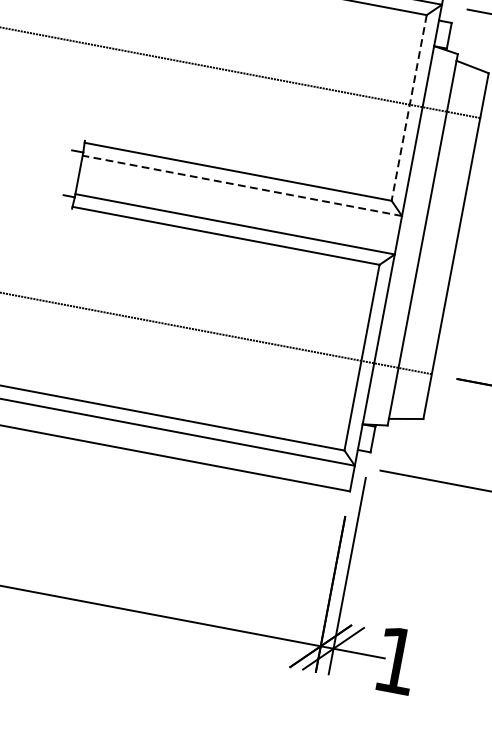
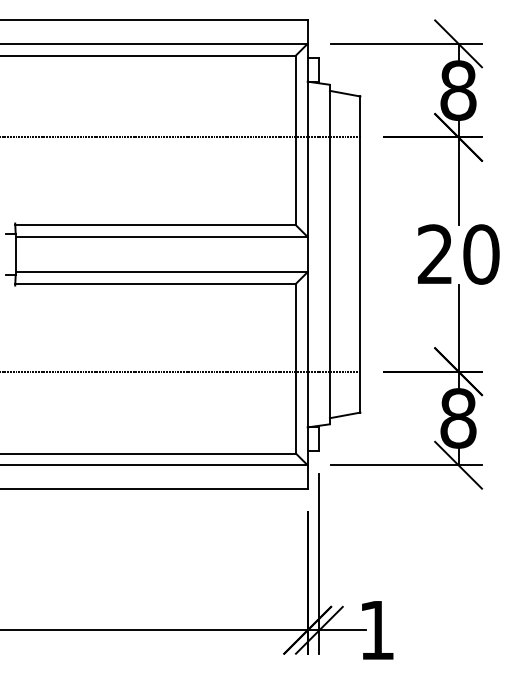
line: (408, 107) -> (295, 140), dashed -> solid
line: (242, 185) -> (161, 236), dashed -> solid

